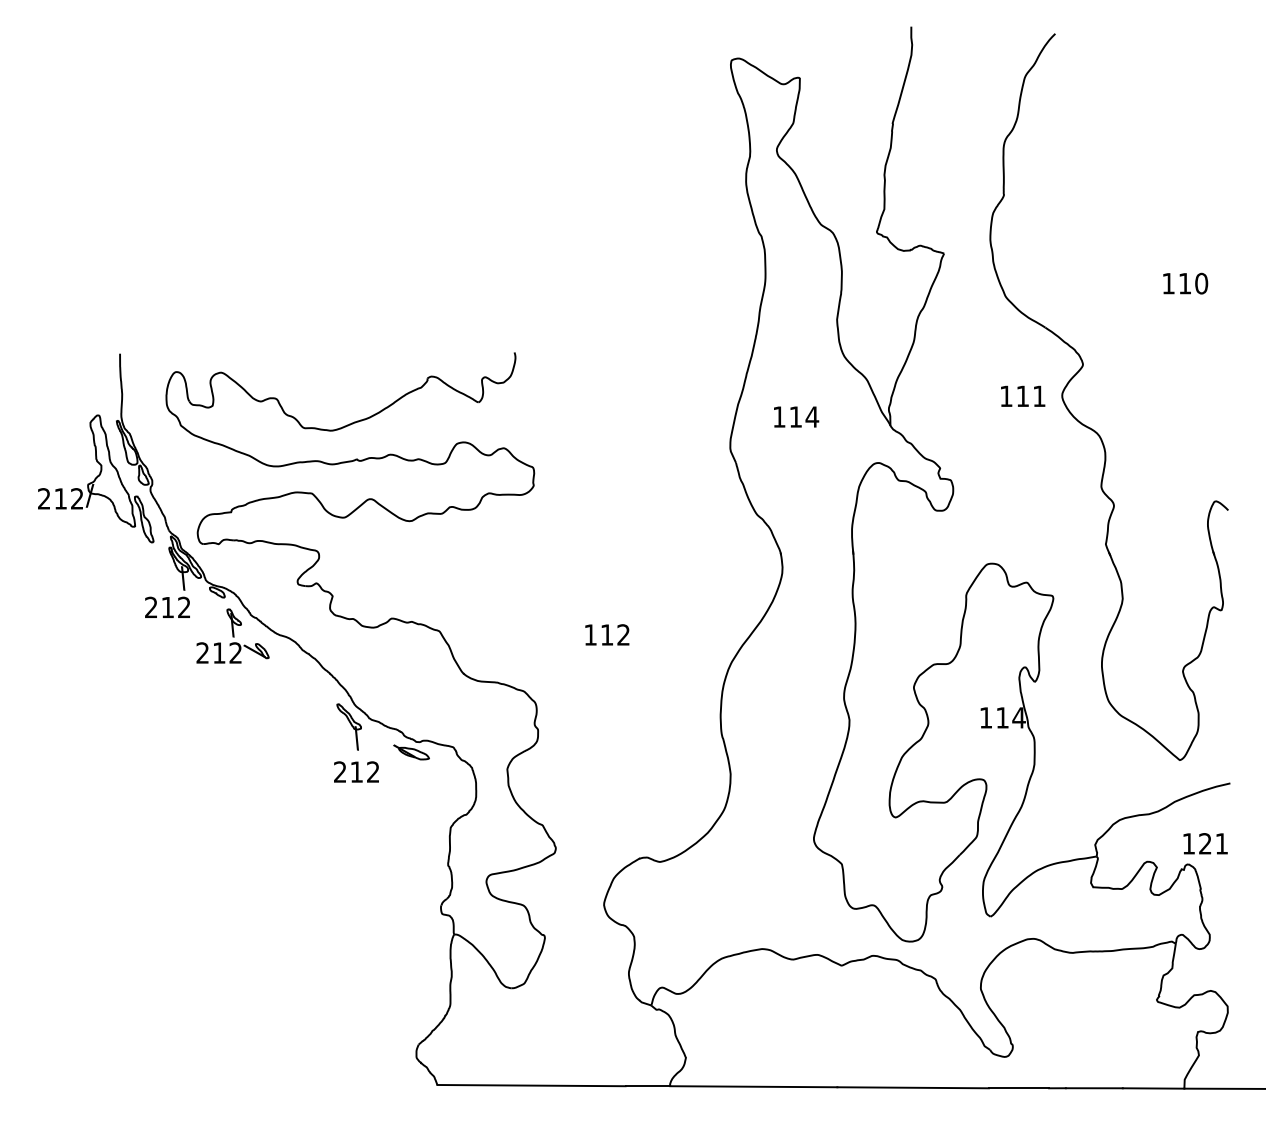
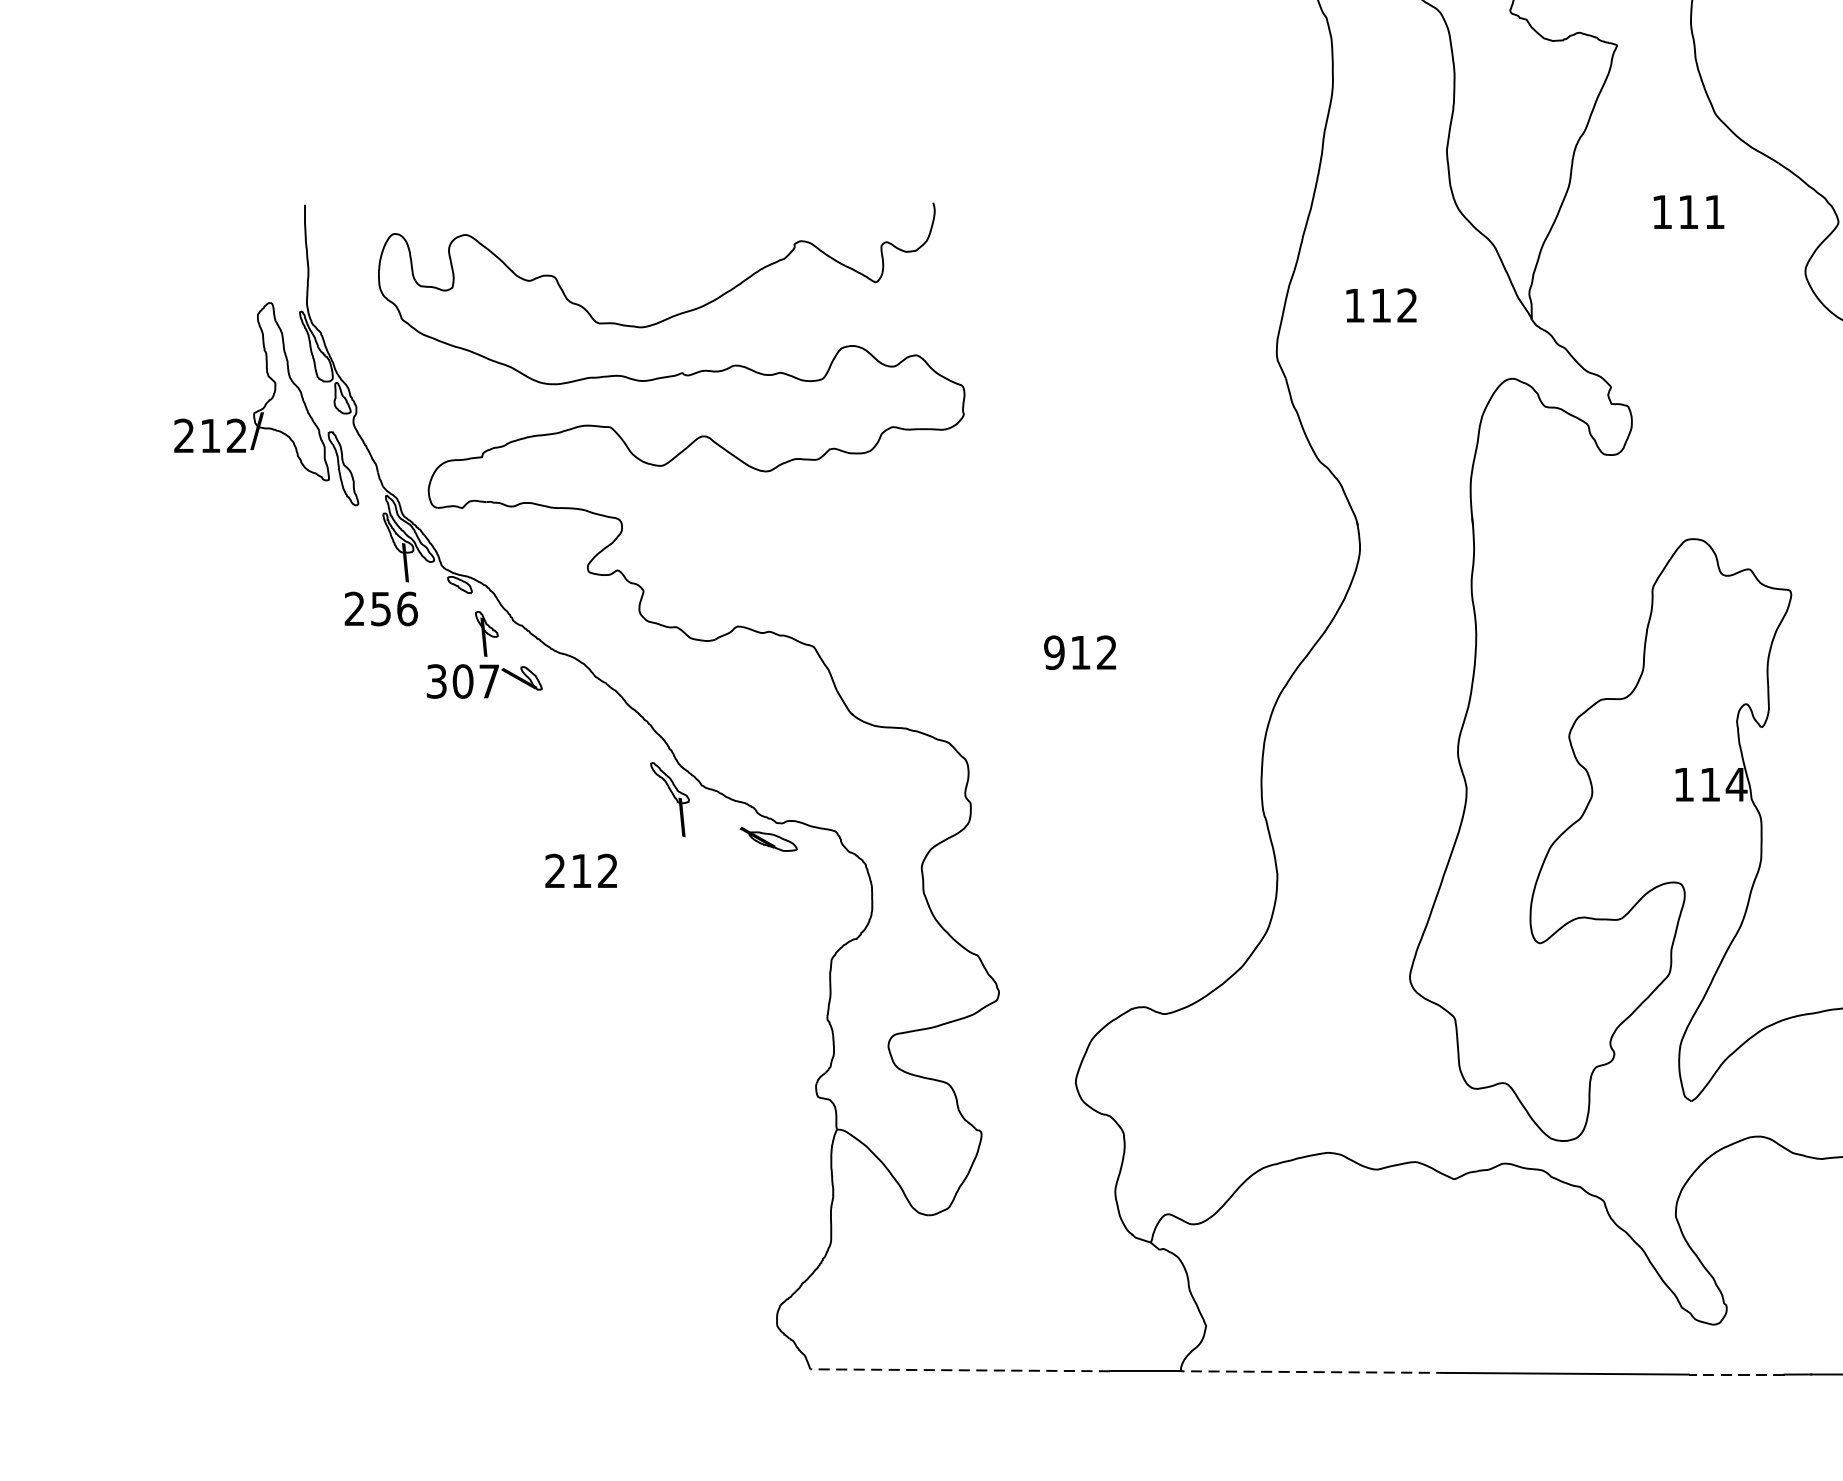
text: (1023, 395) -> (1689, 210), moved
text: (812, 416) -> (1407, 304), 114 -> 112
text: (175, 607) -> (393, 608), 212 -> 256
text: (590, 634) -> (1054, 651), 112 -> 912
text: (218, 652) -> (461, 680), 212 -> 307
text: (356, 771) -> (581, 870), moved
line: (530, 1085) -> (958, 1370), solid -> dashed
line: (753, 1086) -> (1313, 1371), solid -> dashed
line: (1018, 1088) -> (1735, 1374), solid -> dashed

